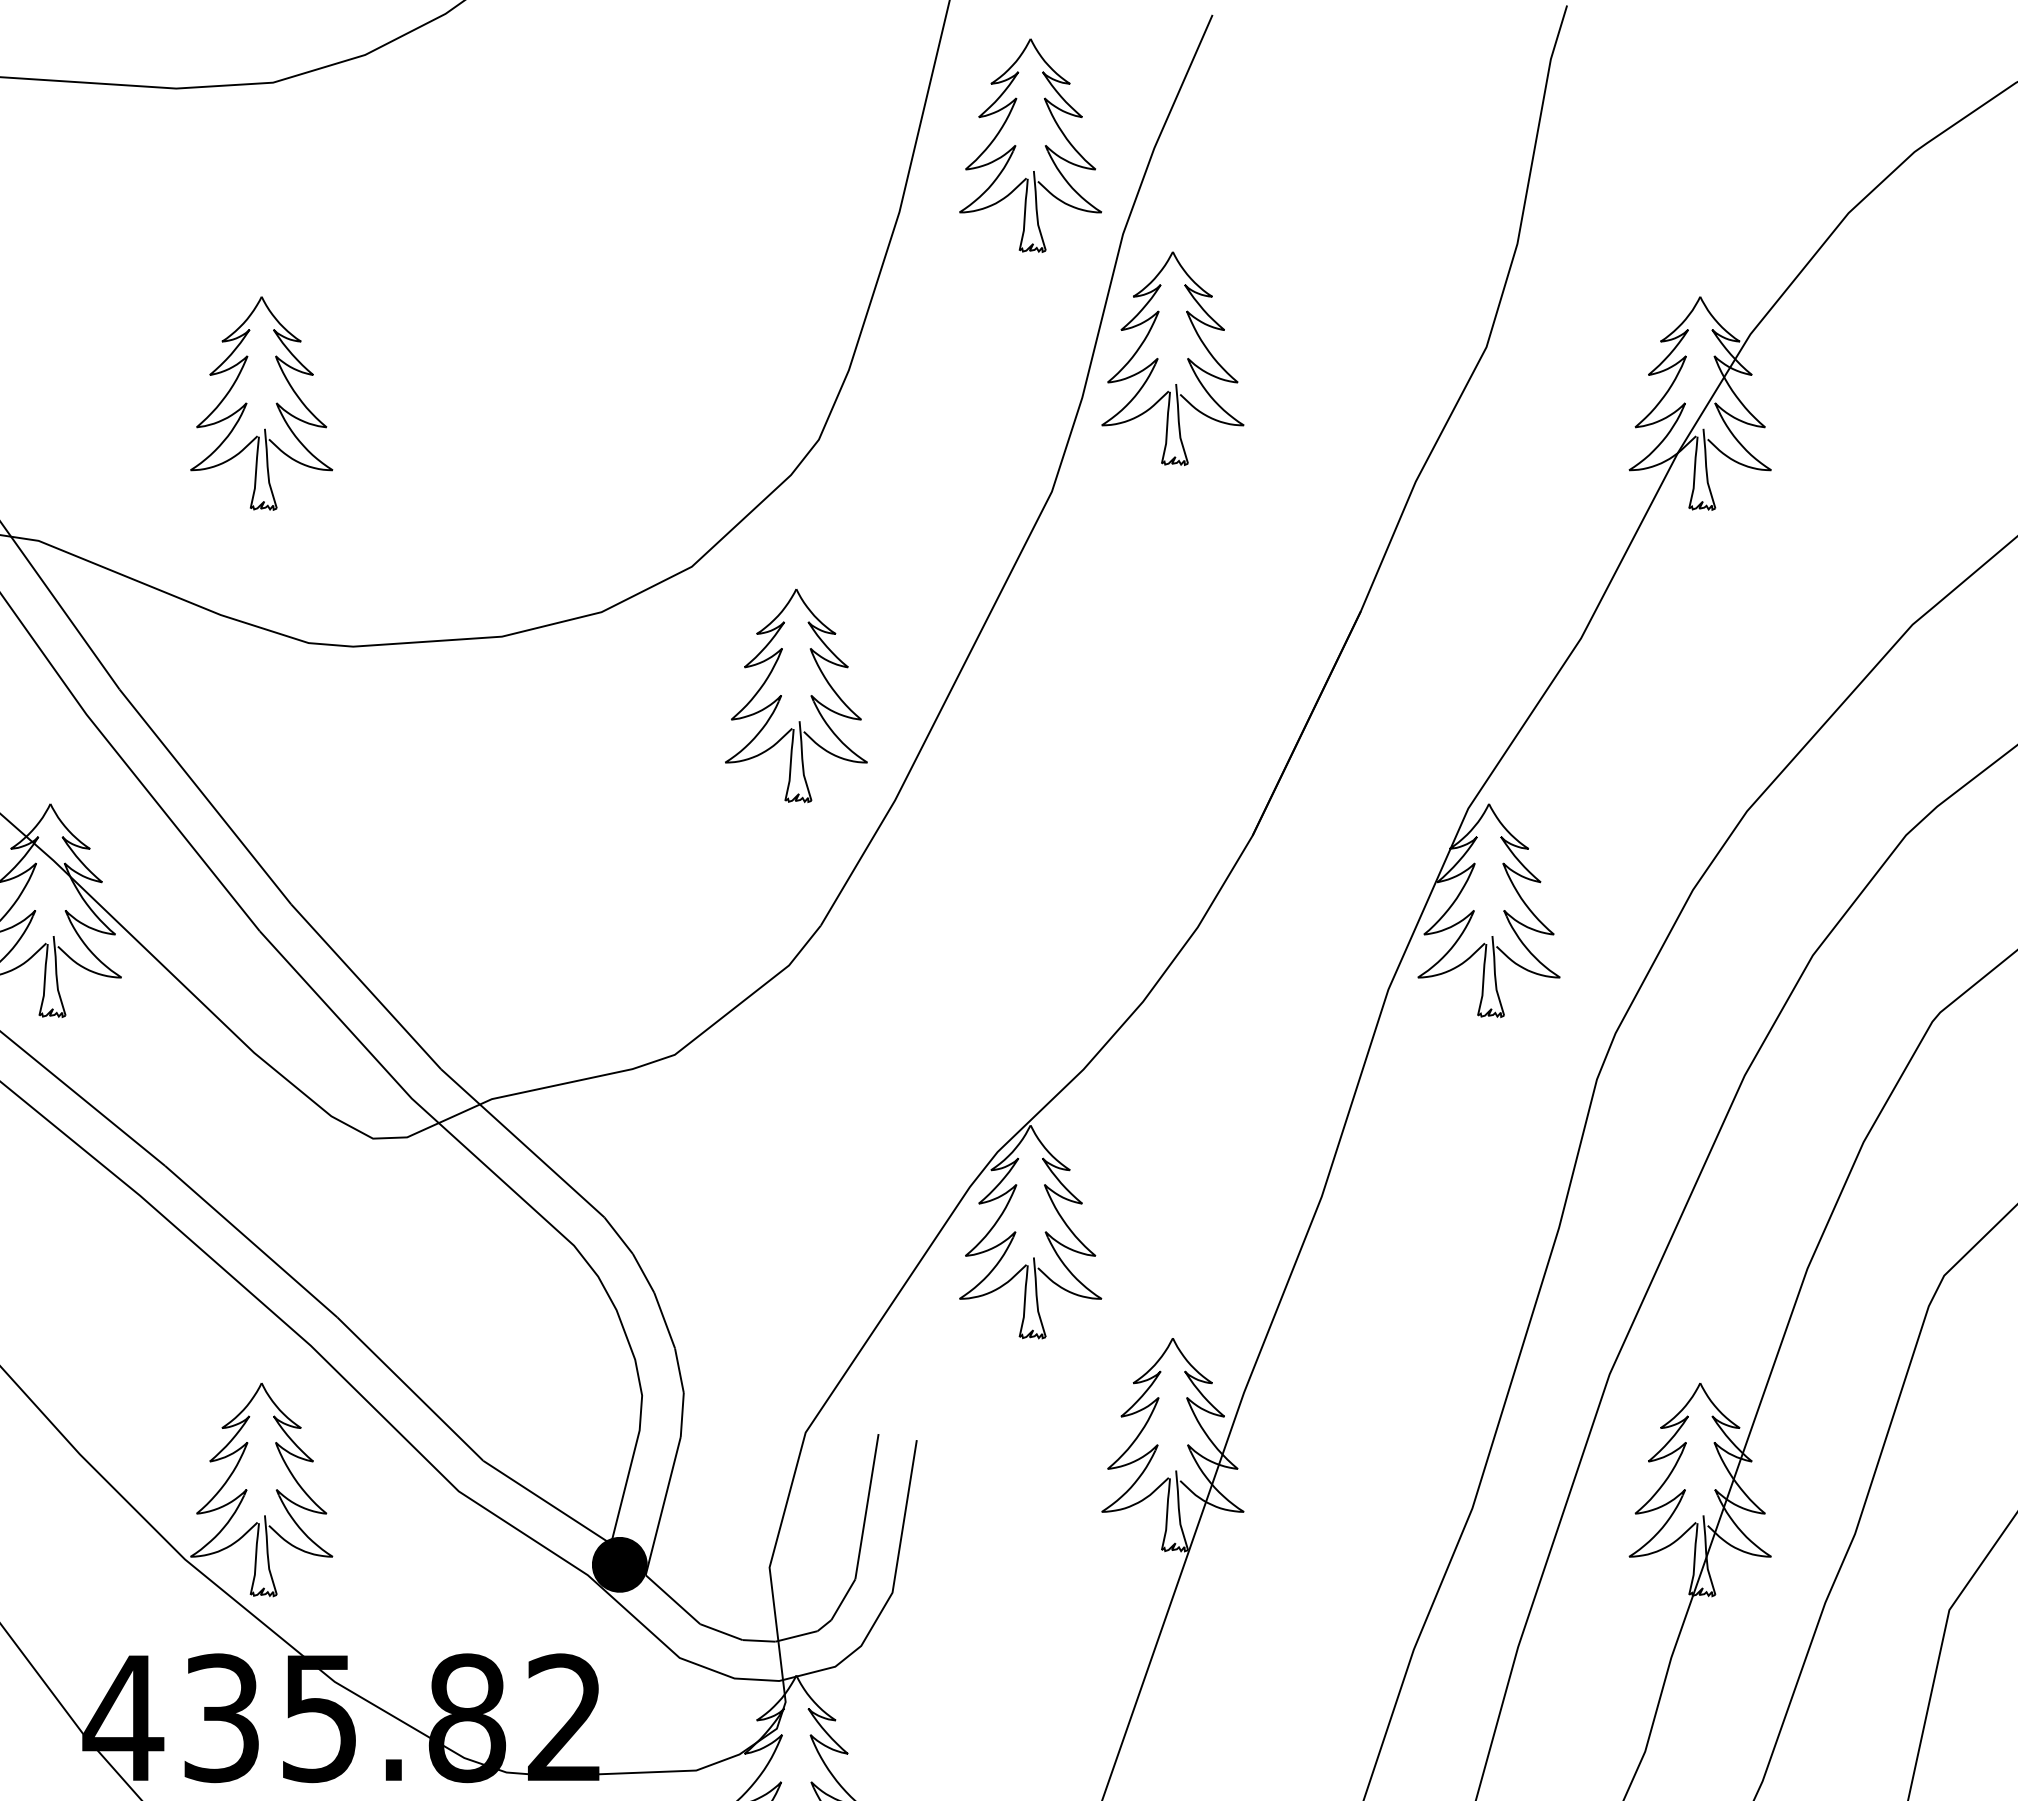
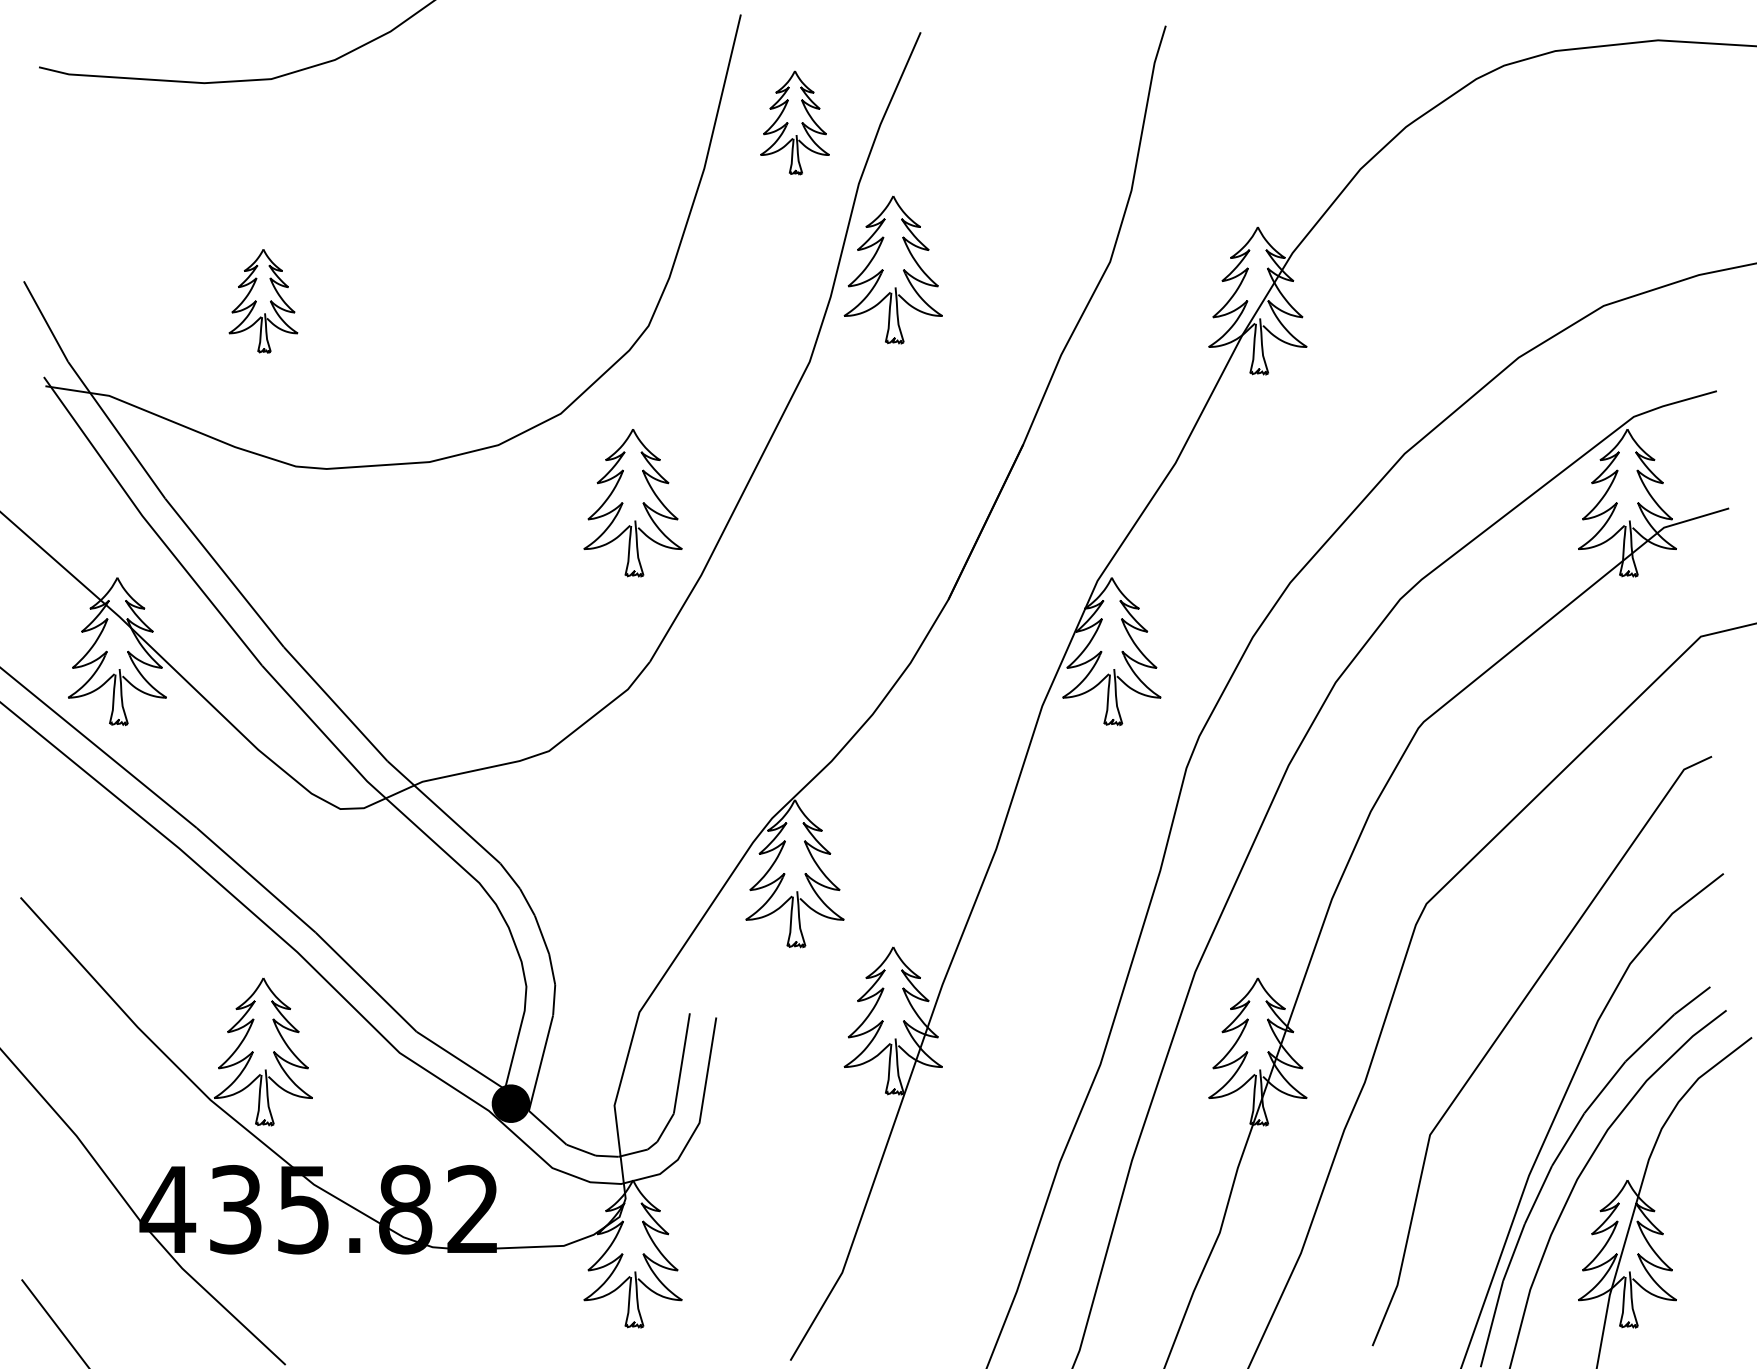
part: (1029, 145) -> (794, 122), size x0.7
part: (261, 404) -> (263, 301), size x0.7

